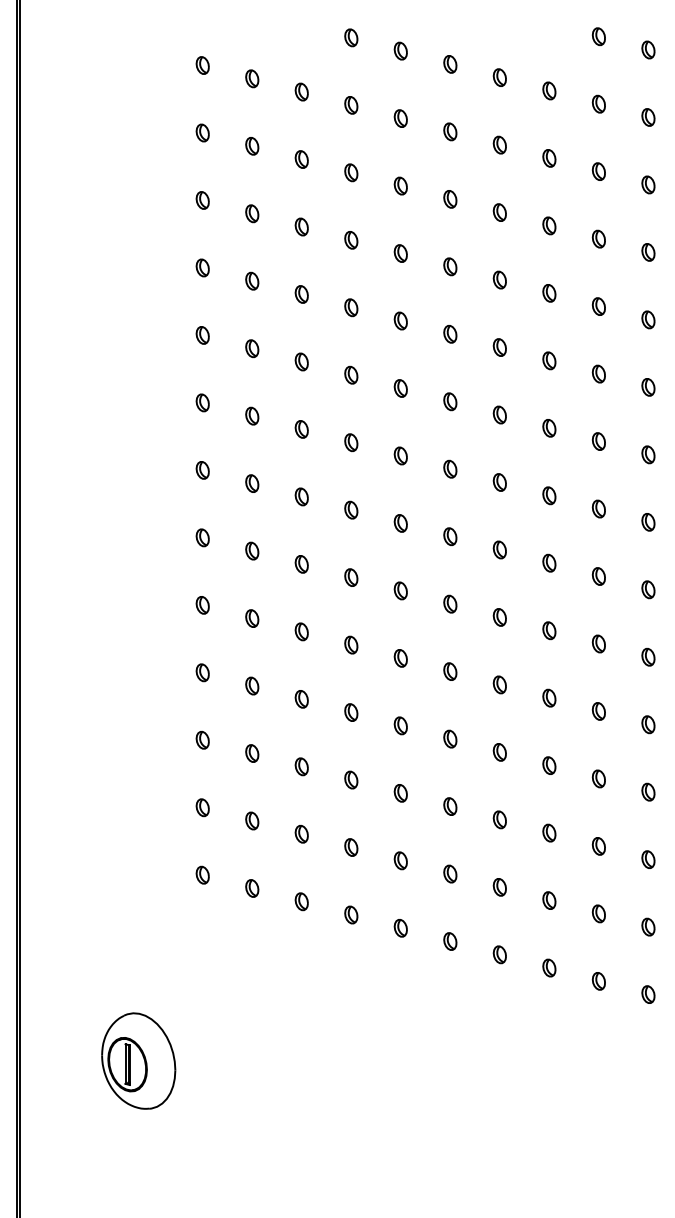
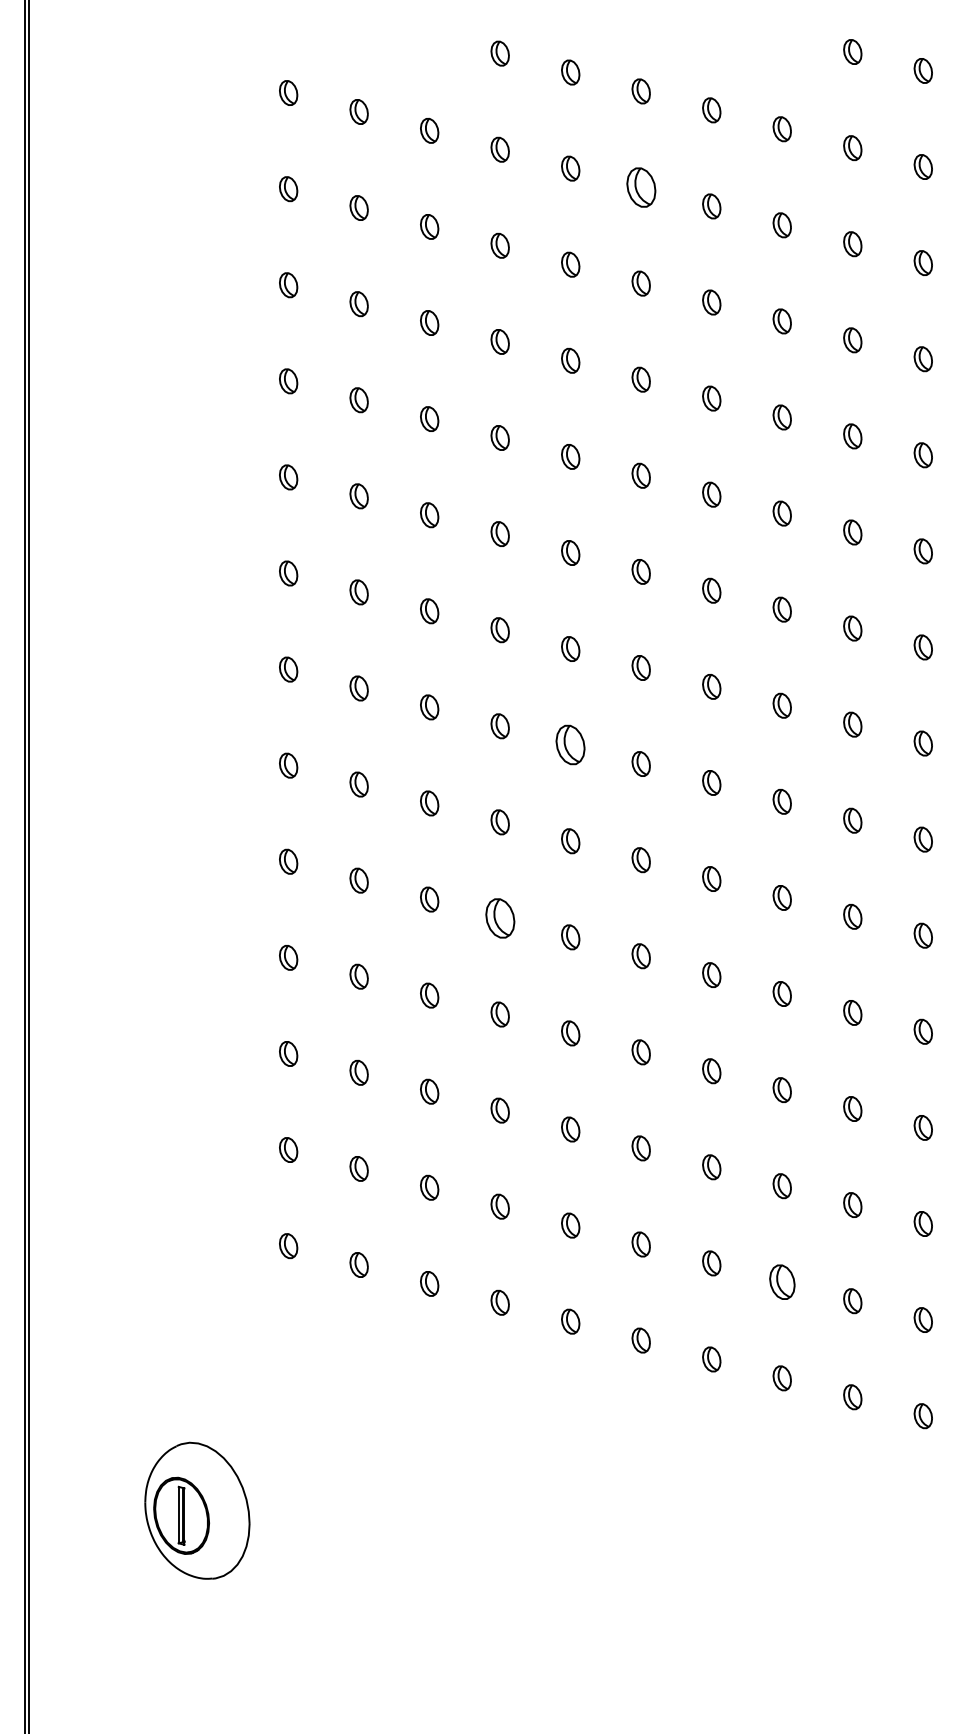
part: (449, 131) -> (640, 187), size x1.6
part: (400, 523) -> (570, 745), size x1.6
part: (350, 645) -> (499, 918), size x1.6
part: (548, 900) -> (781, 1282), size x1.4

